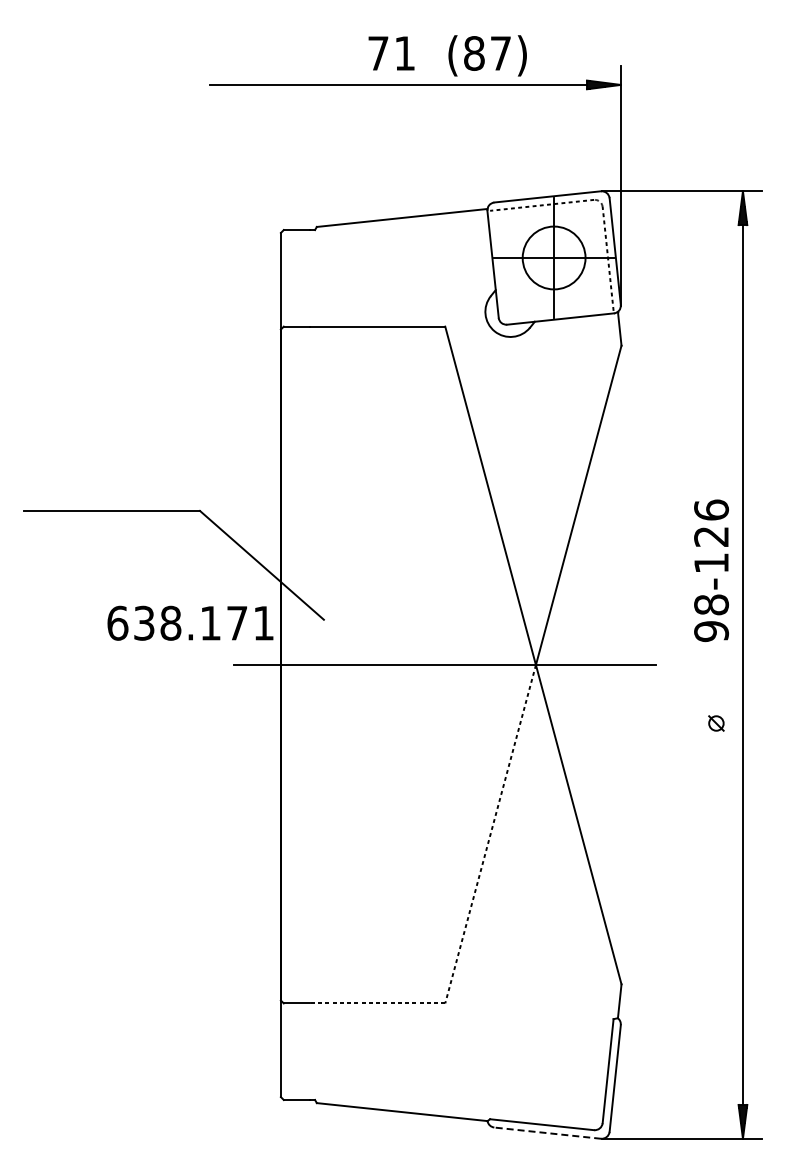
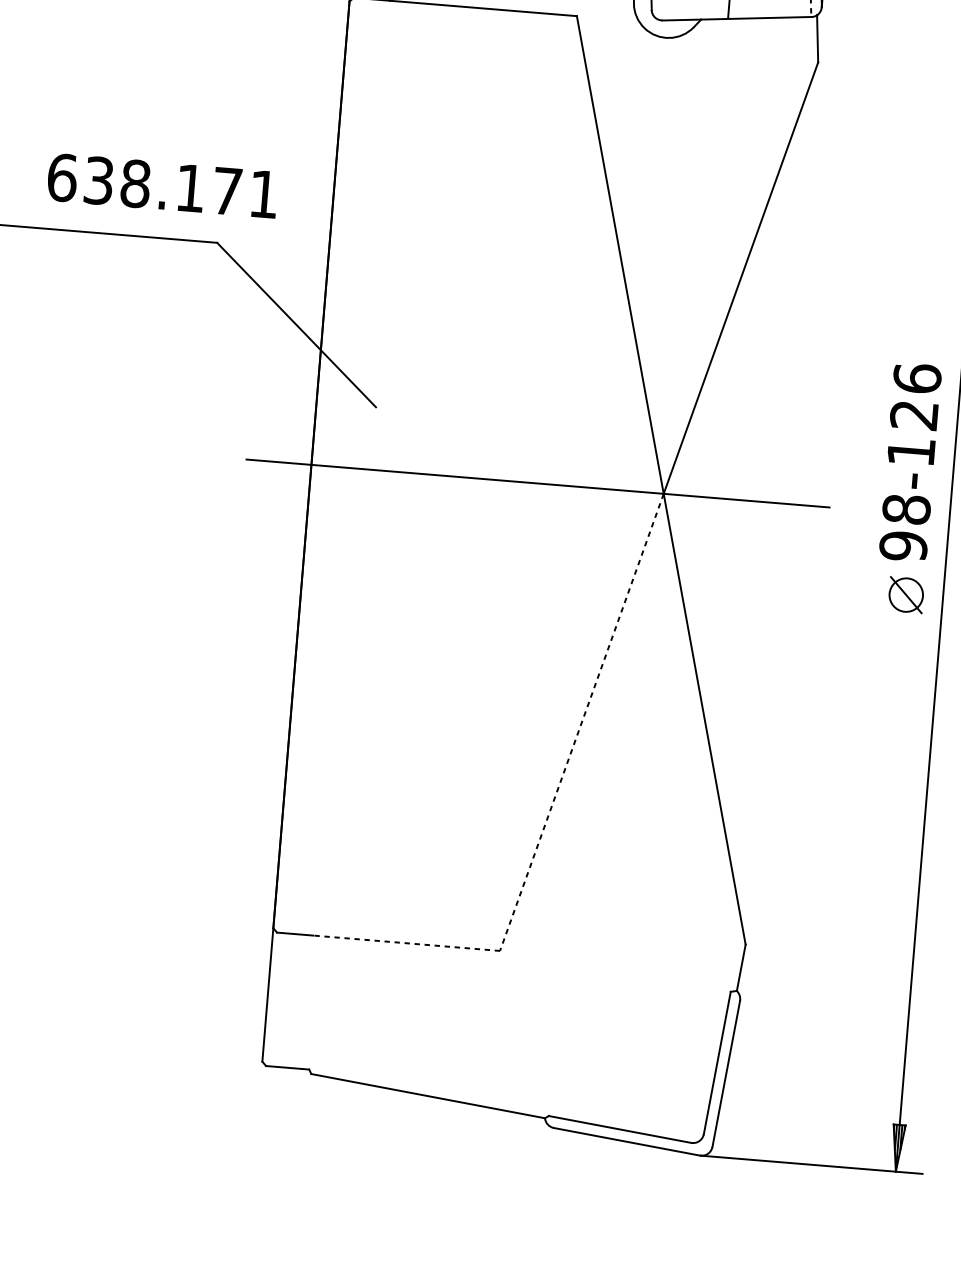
text: (711, 570) -> (910, 461), moved
text: (190, 622) -> (162, 184), moved
part: (716, 723) -> (906, 595), size x1.67
line: (547, 1133) -> (626, 1142), dashed -> solid

